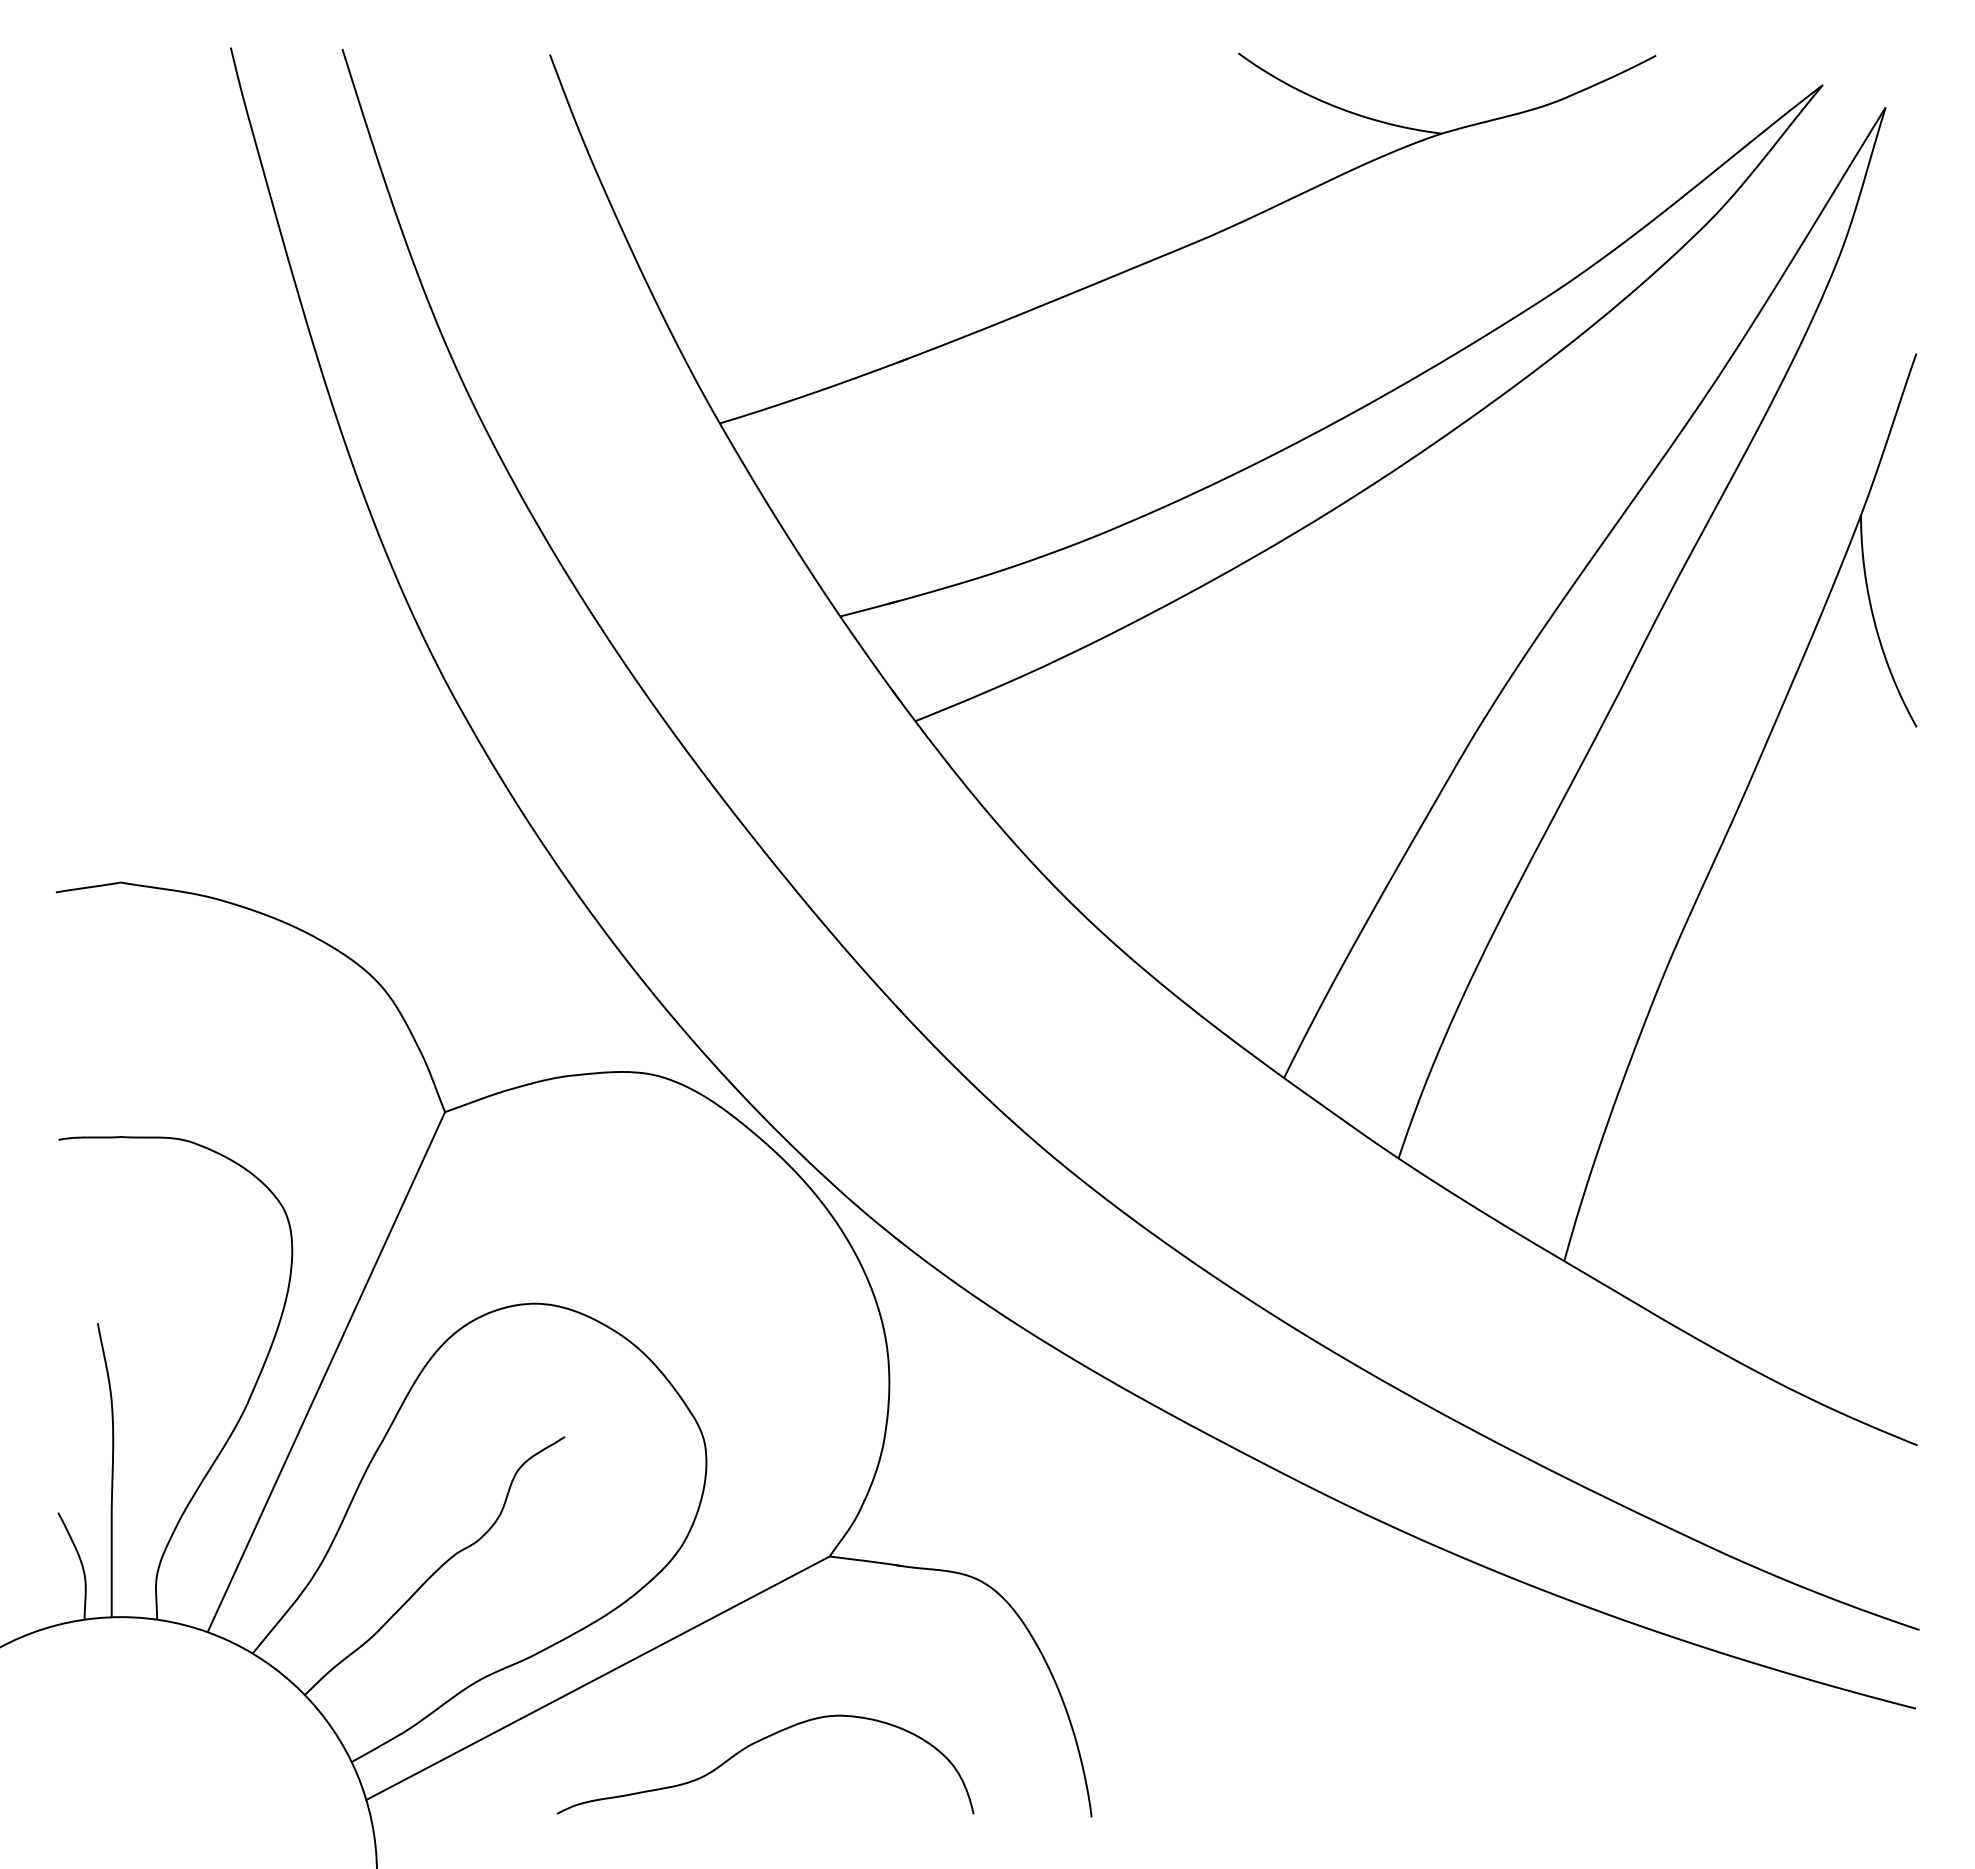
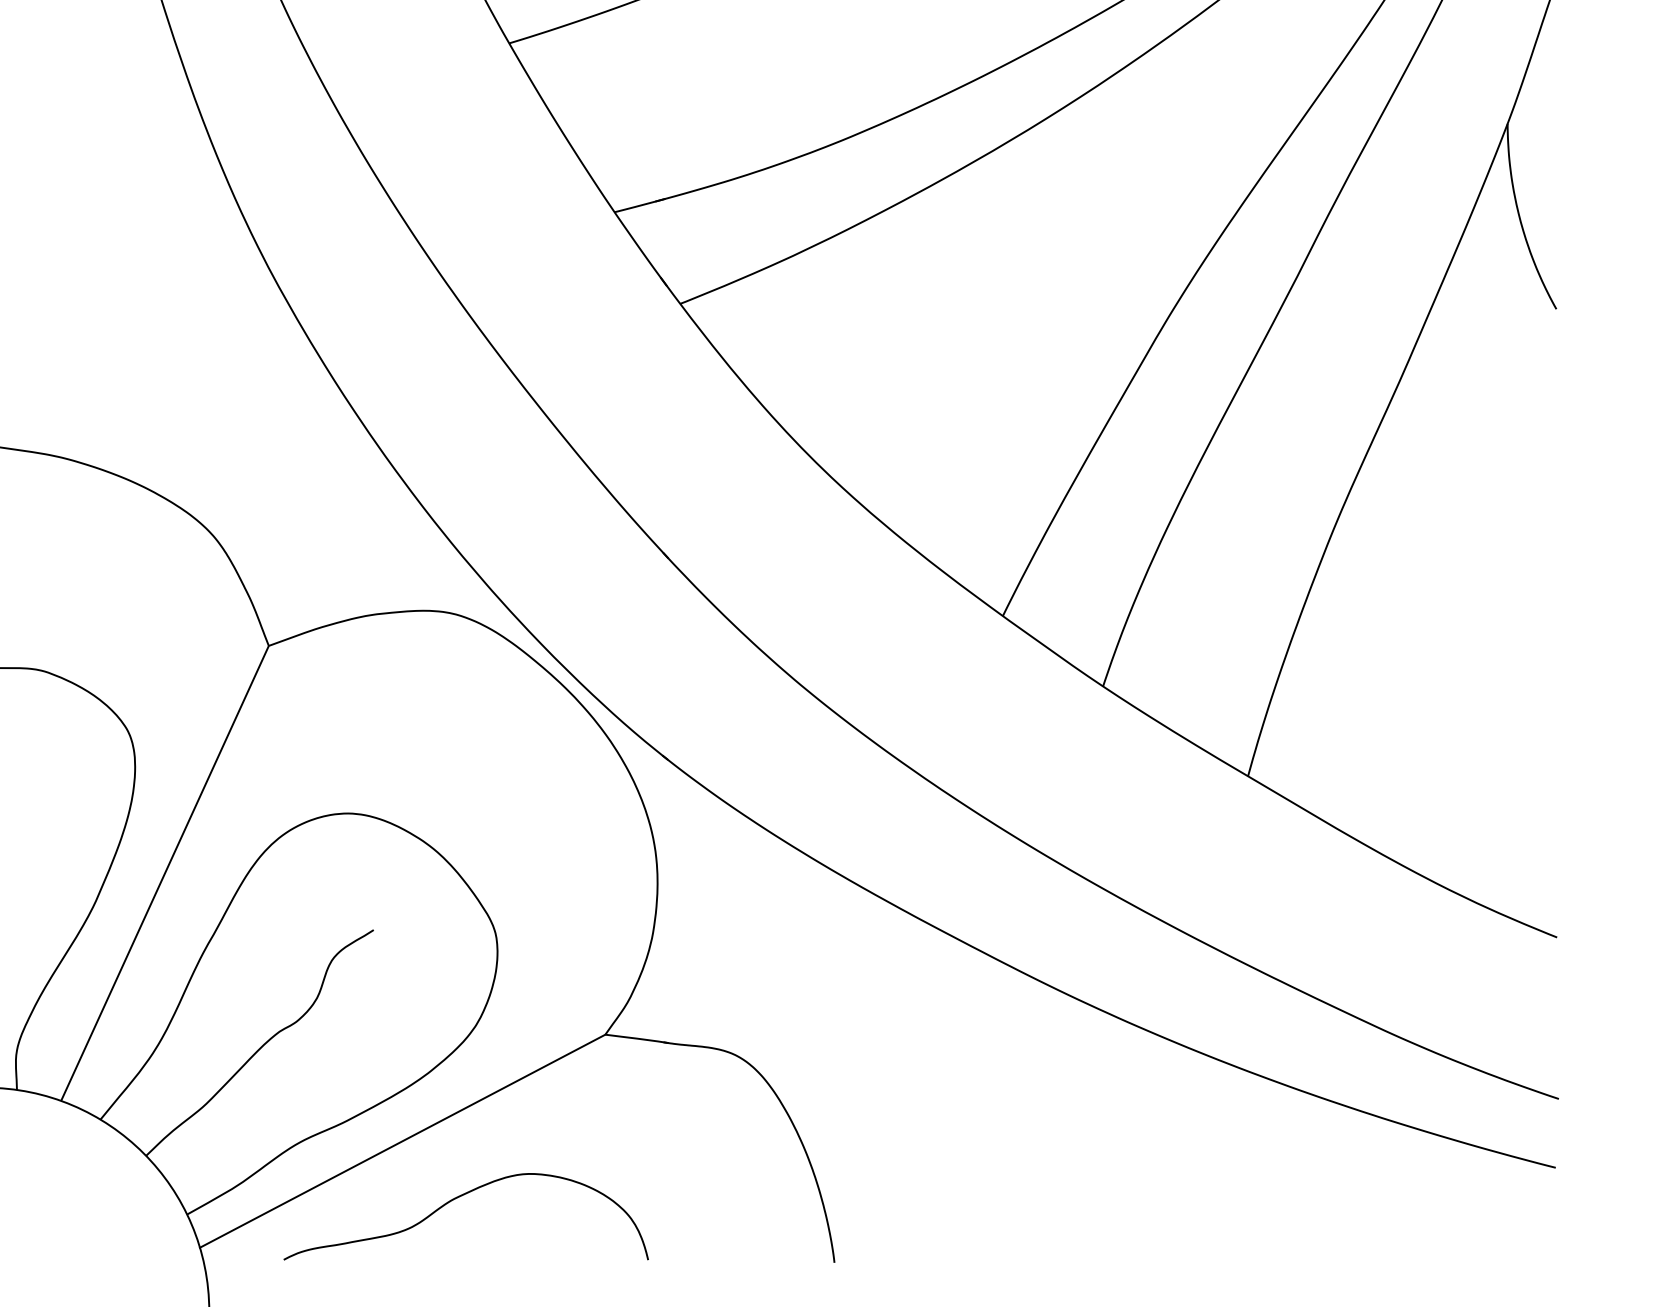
curve: (754, 1744) -> (456, 1199), moved

